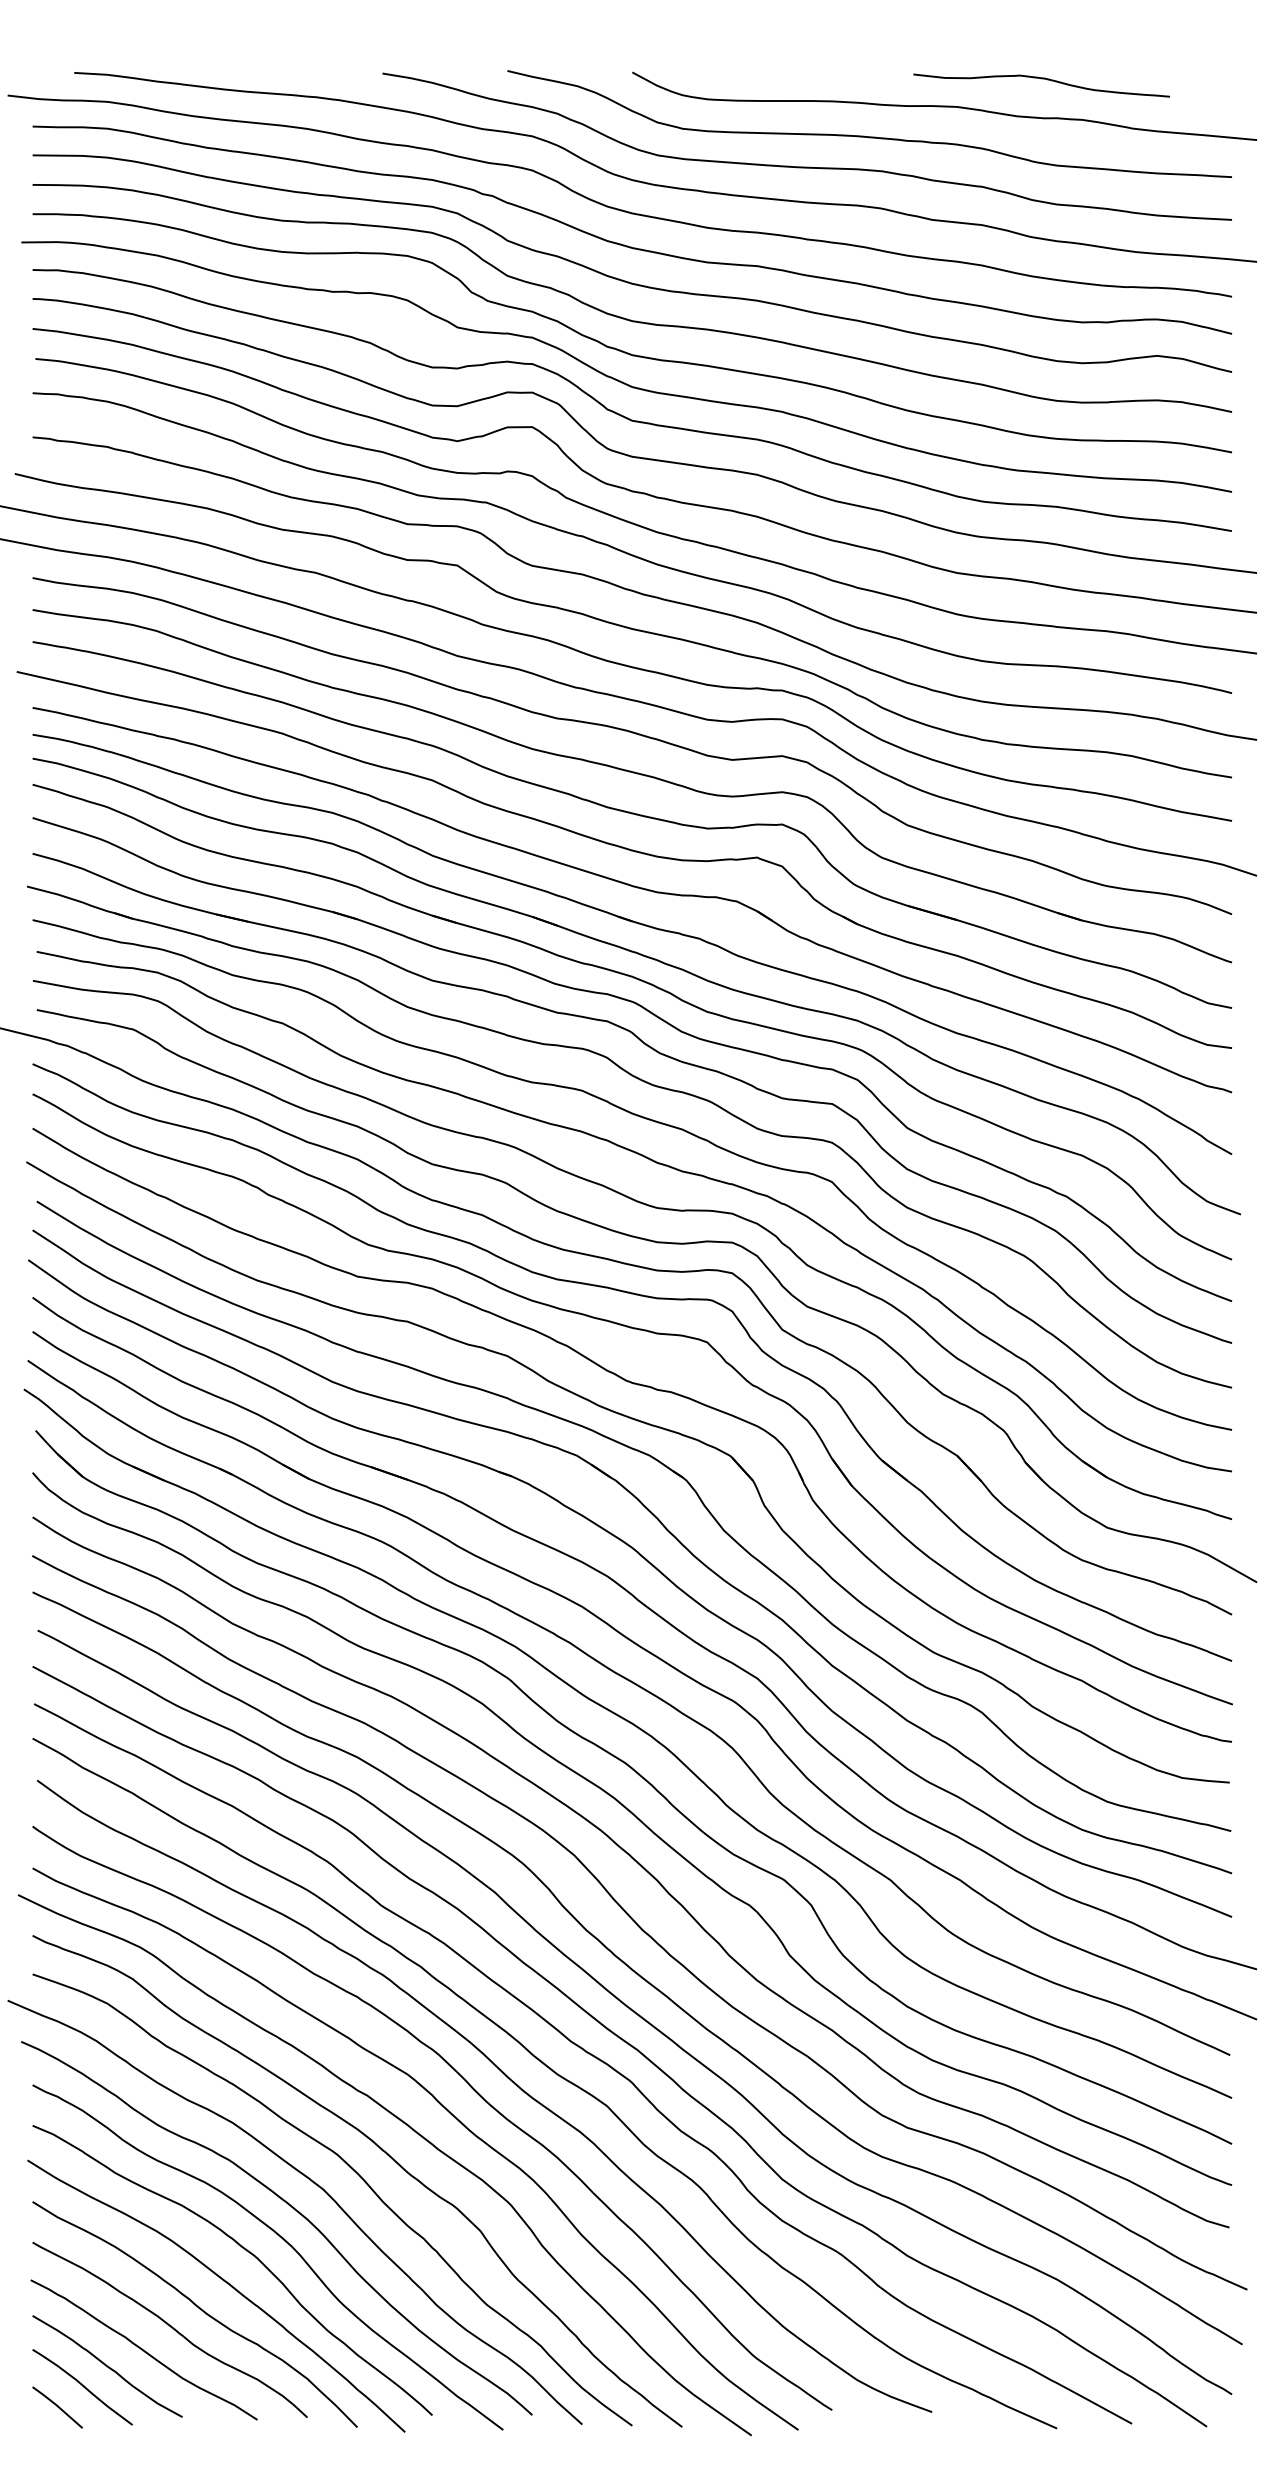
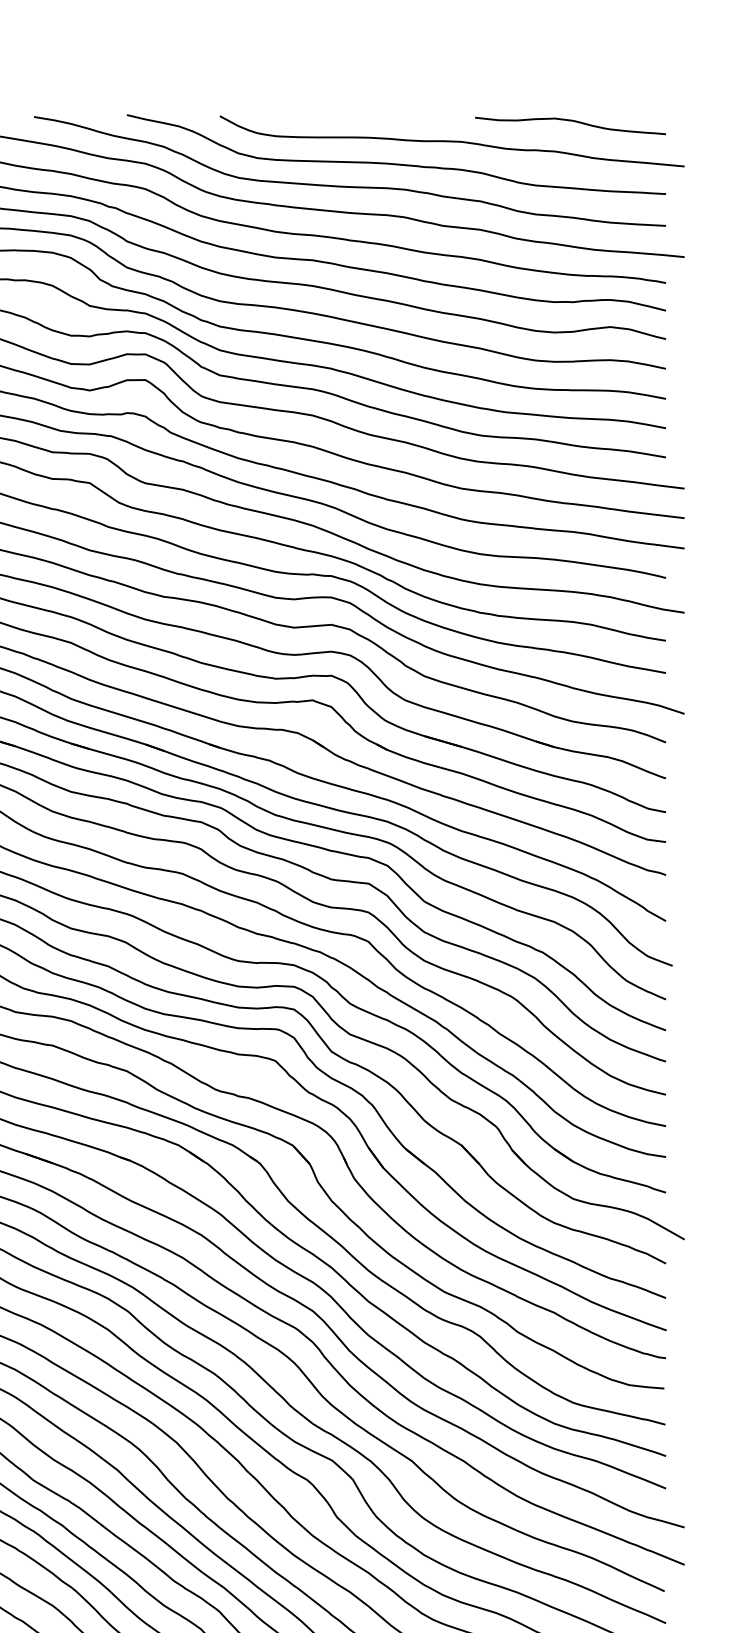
curve: (1041, 79) -> (570, 121), moved

